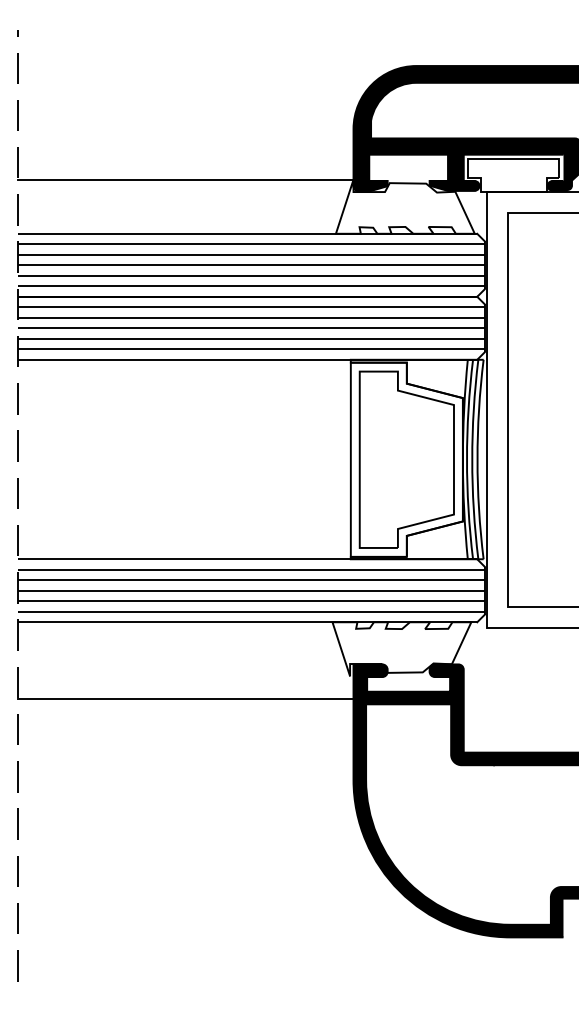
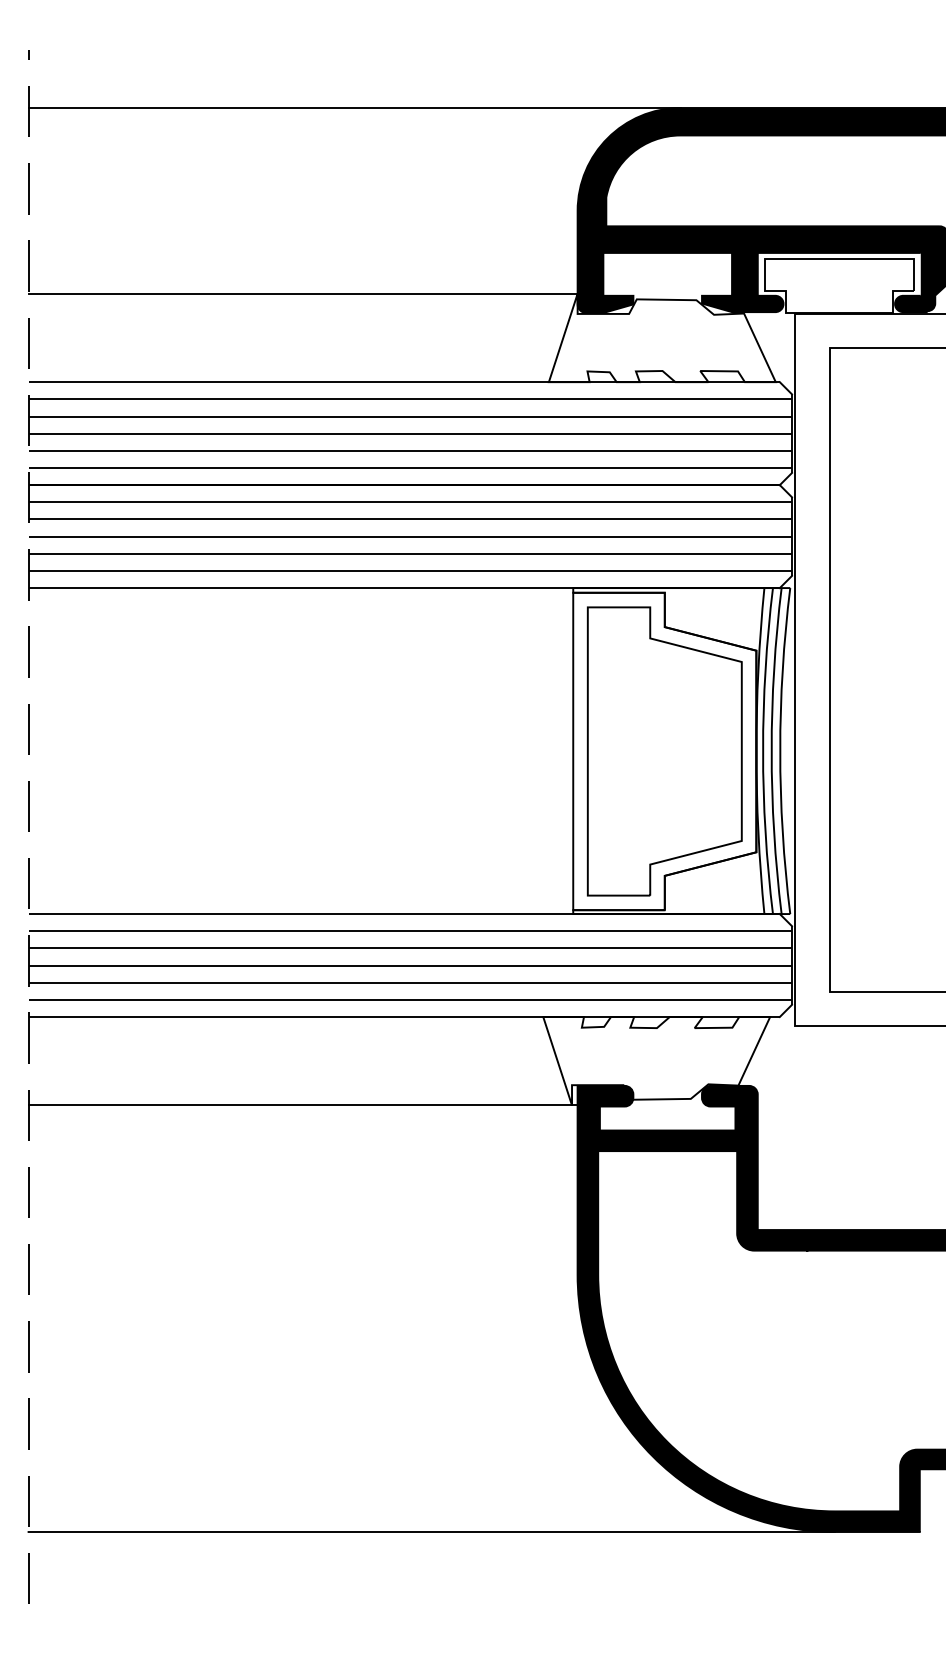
line: (216, 66) -> (353, 108), added
line: (187, 699) -> (306, 1105), moved
line: (263, 937) -> (430, 1532), added

